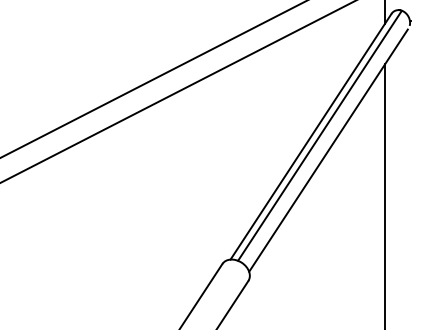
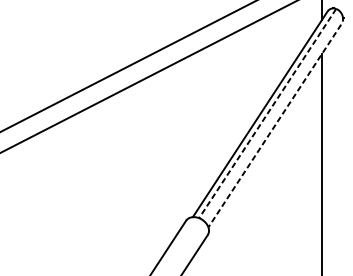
line: (319, 136) -> (267, 114), solid -> dashed
line: (328, 150) -> (274, 125), solid -> dashed

